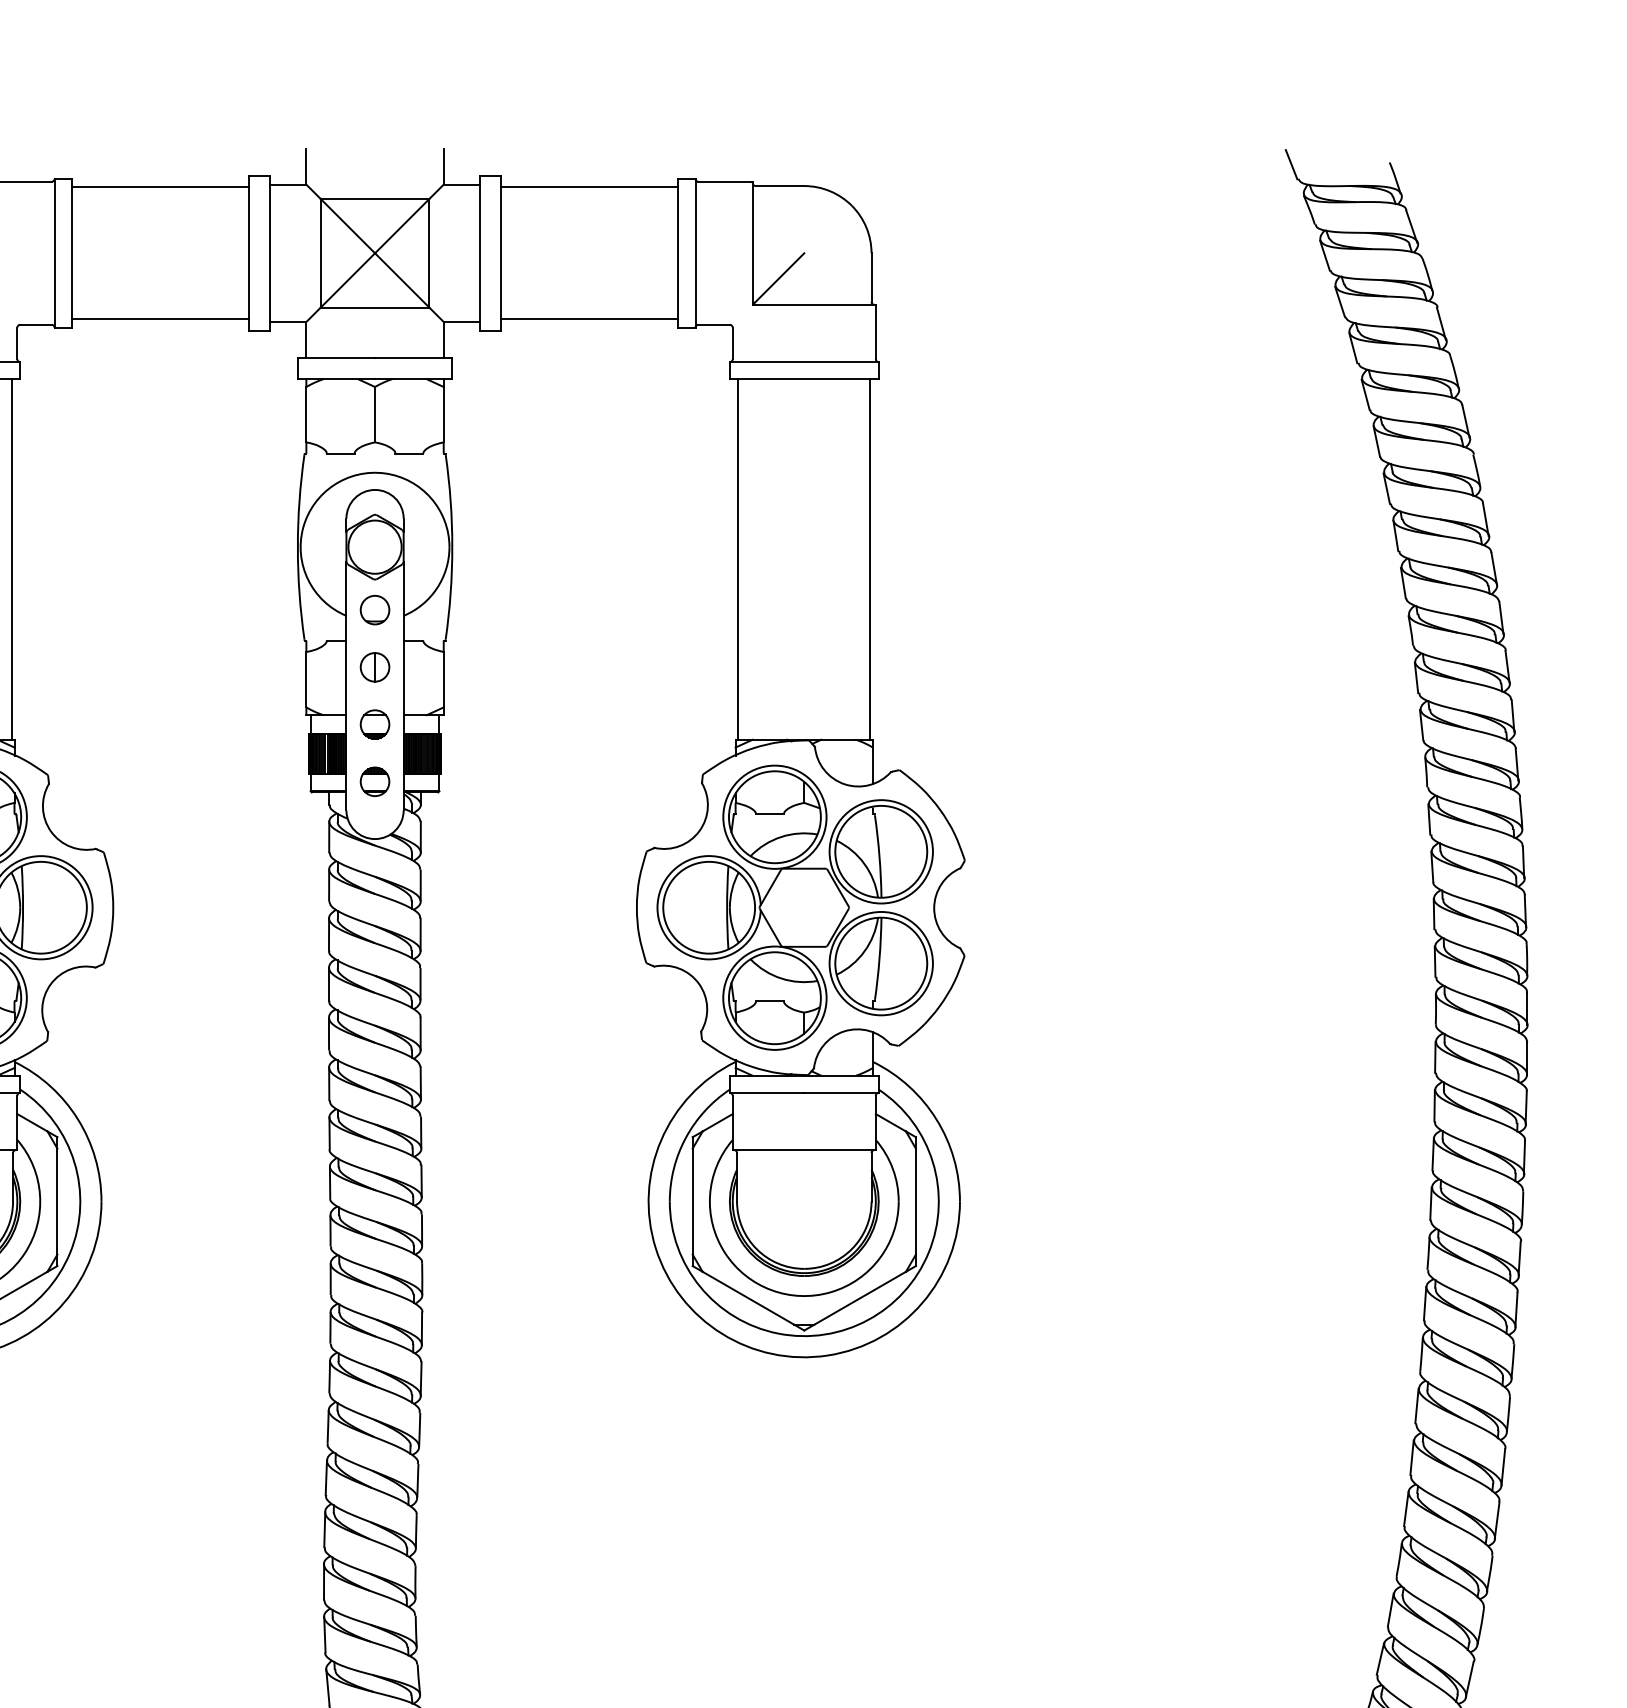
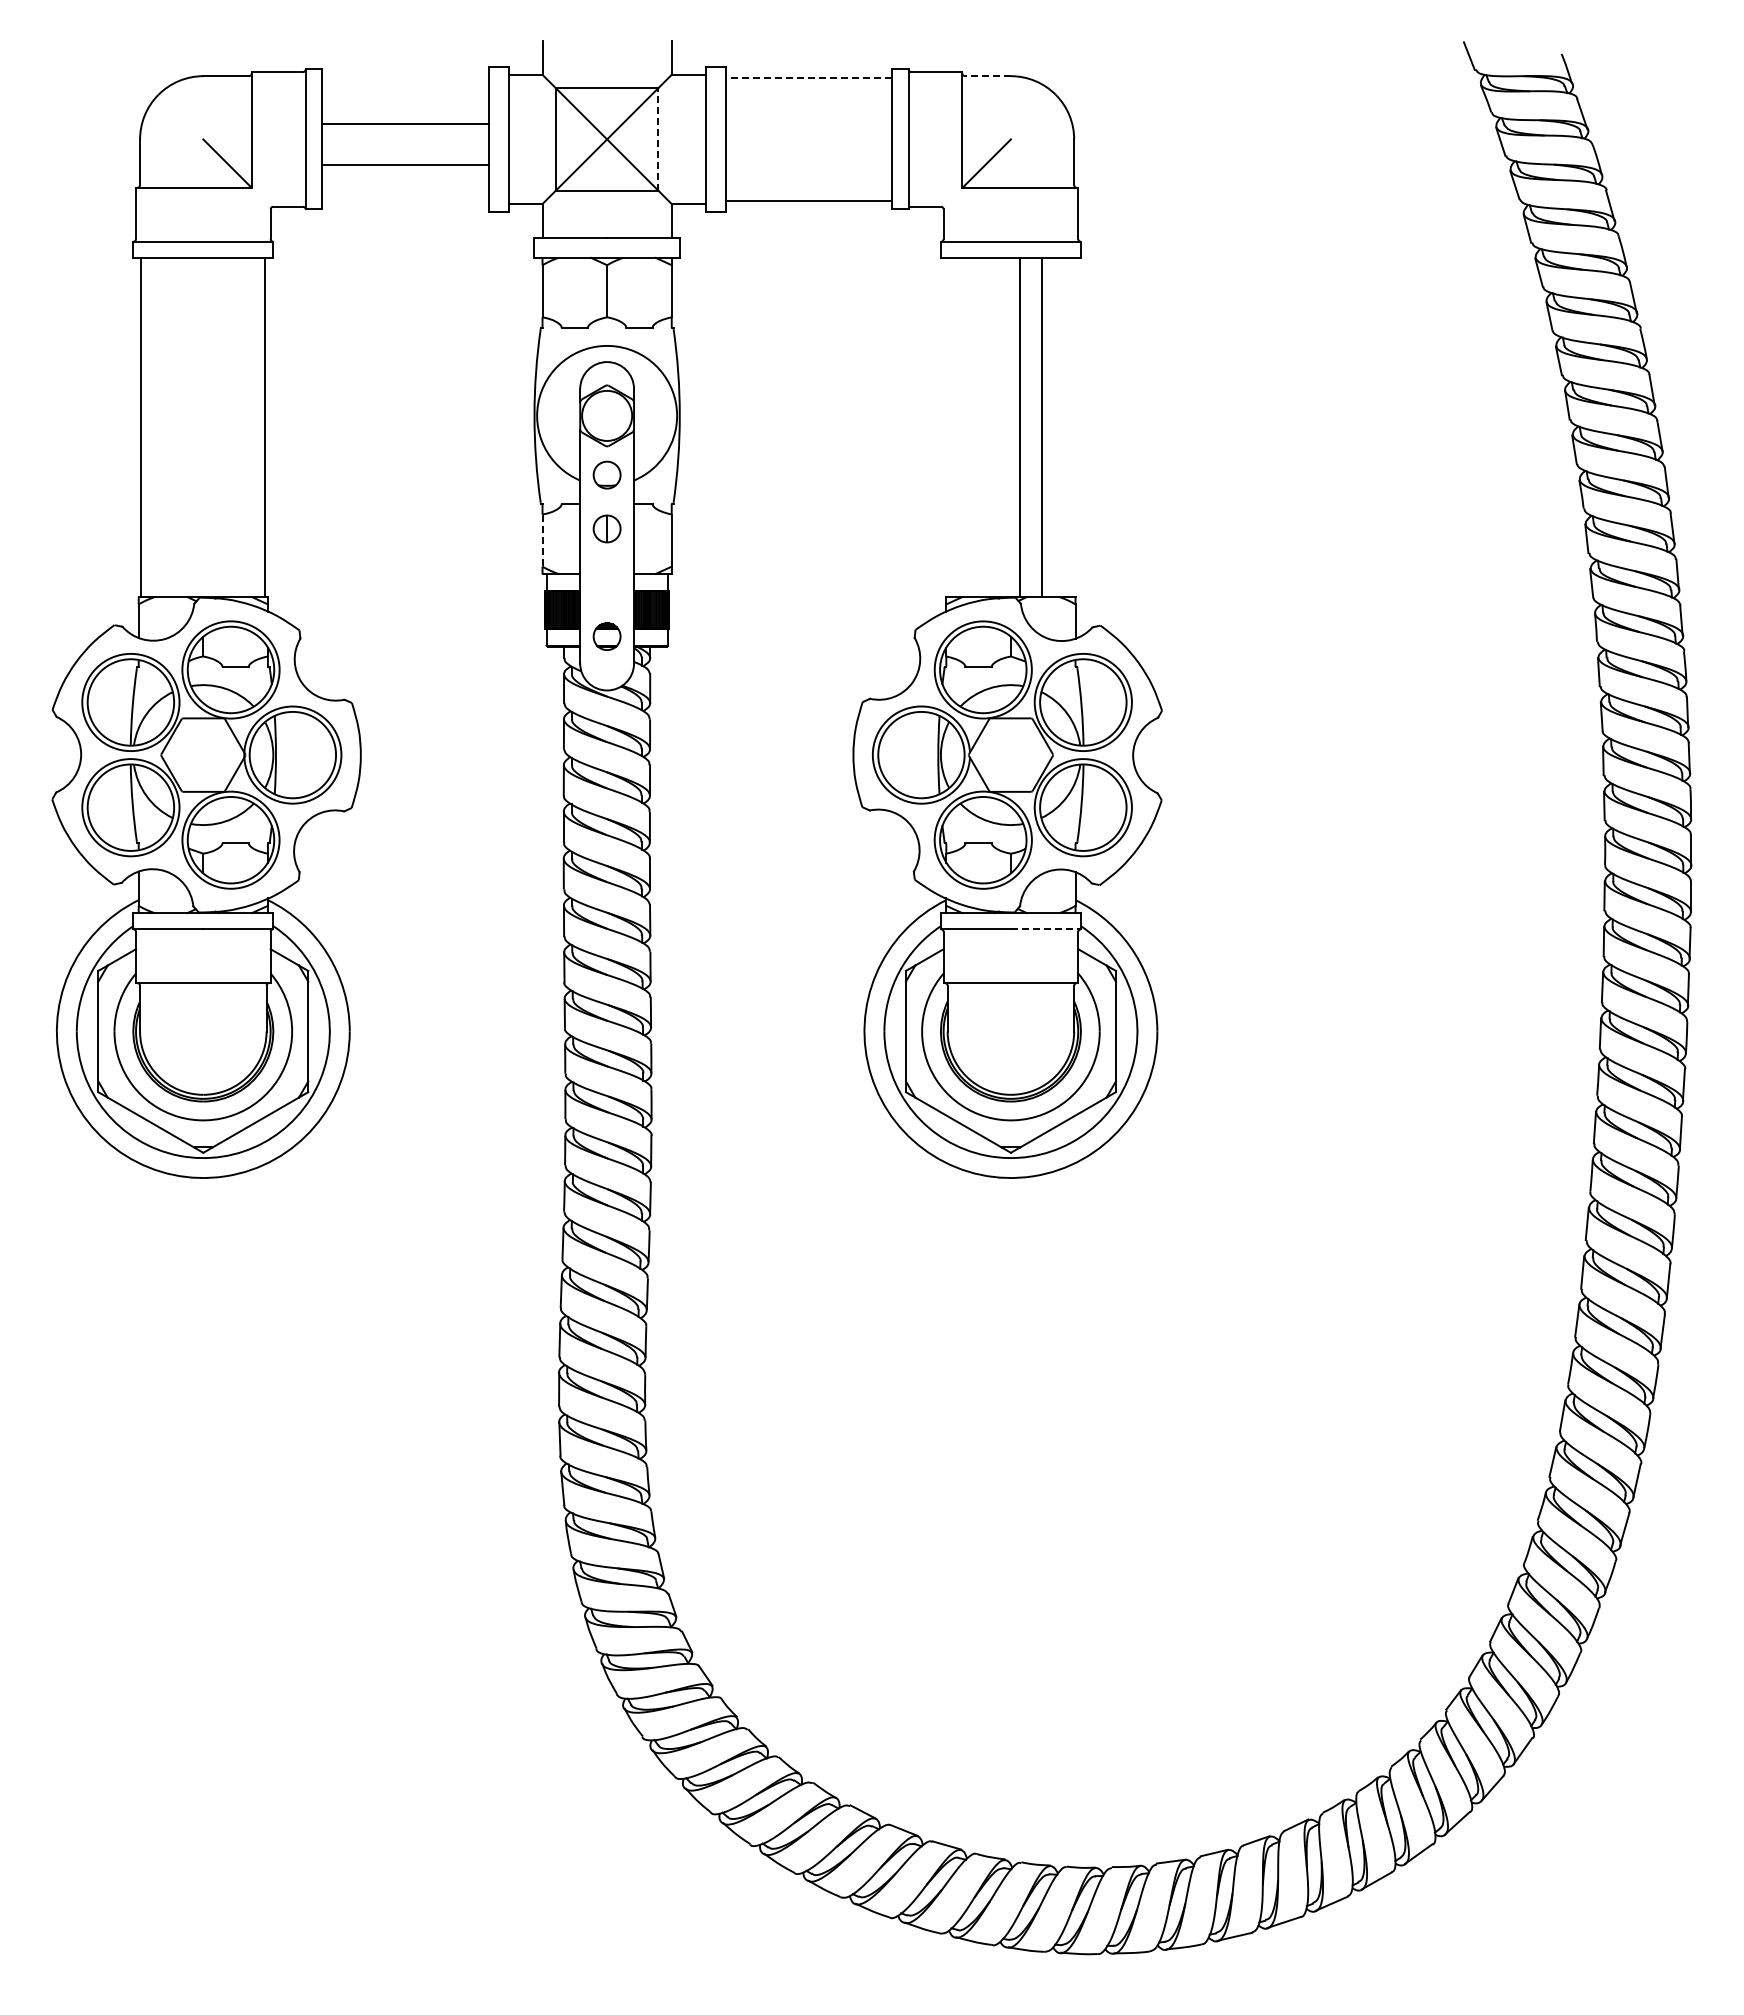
line: (780, 186) -> (988, 76), solid -> dashed
line: (159, 187) -> (404, 164), moved
line: (589, 187) -> (808, 77), solid -> dashed
line: (429, 252) -> (658, 138), solid -> dashed
line: (159, 319) -> (404, 124), moved
line: (738, 559) -> (1042, 427), moved
line: (869, 559) -> (1019, 427), moved
line: (306, 680) -> (542, 541), solid -> dashed
part: (374, 724) -> (606, 582), removed
line: (841, 1093) -> (1045, 929), solid -> dashed

